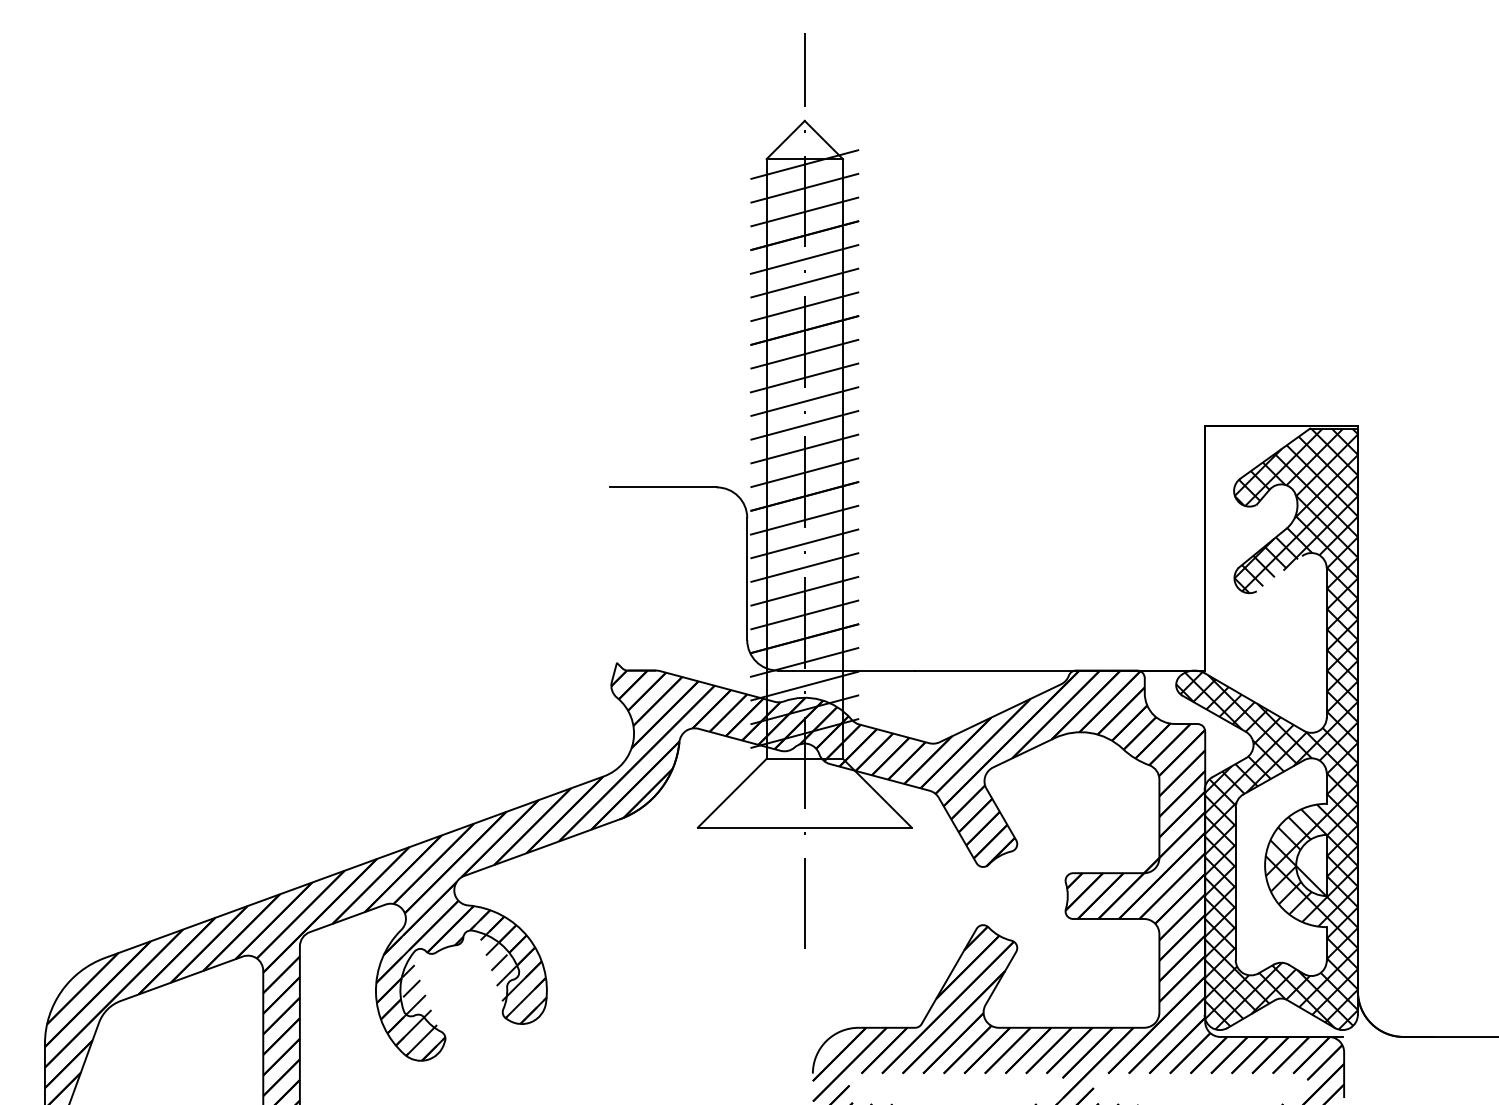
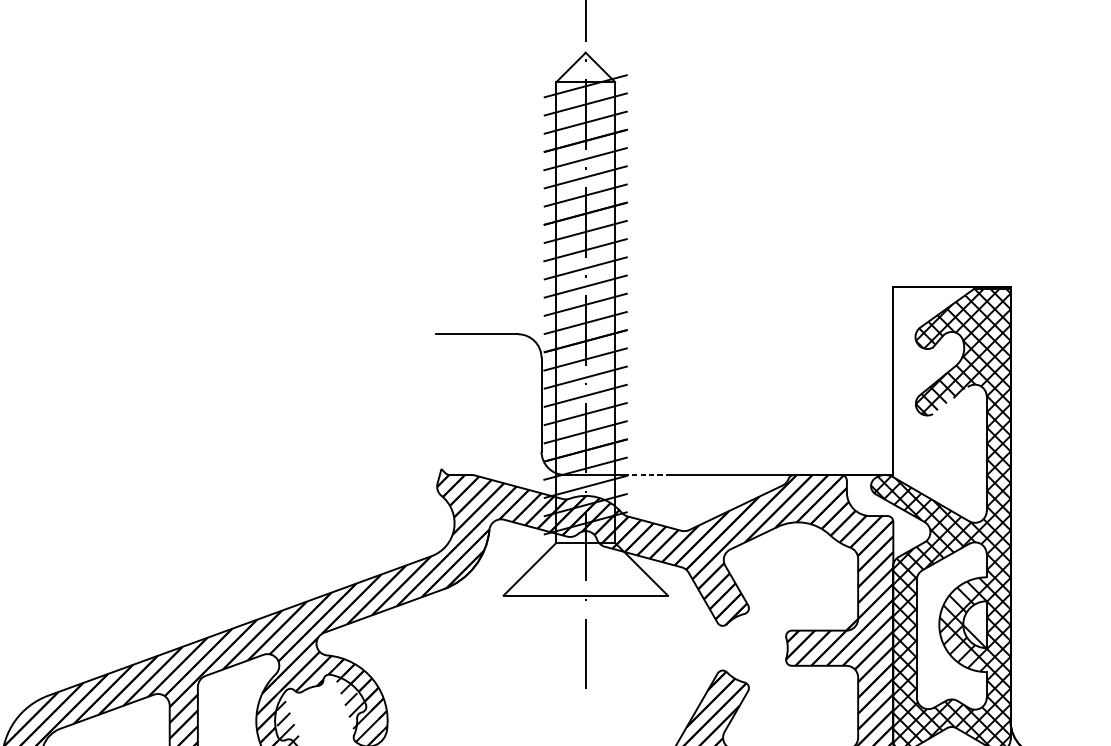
line: (884, 670) -> (646, 474), solid -> dashed

